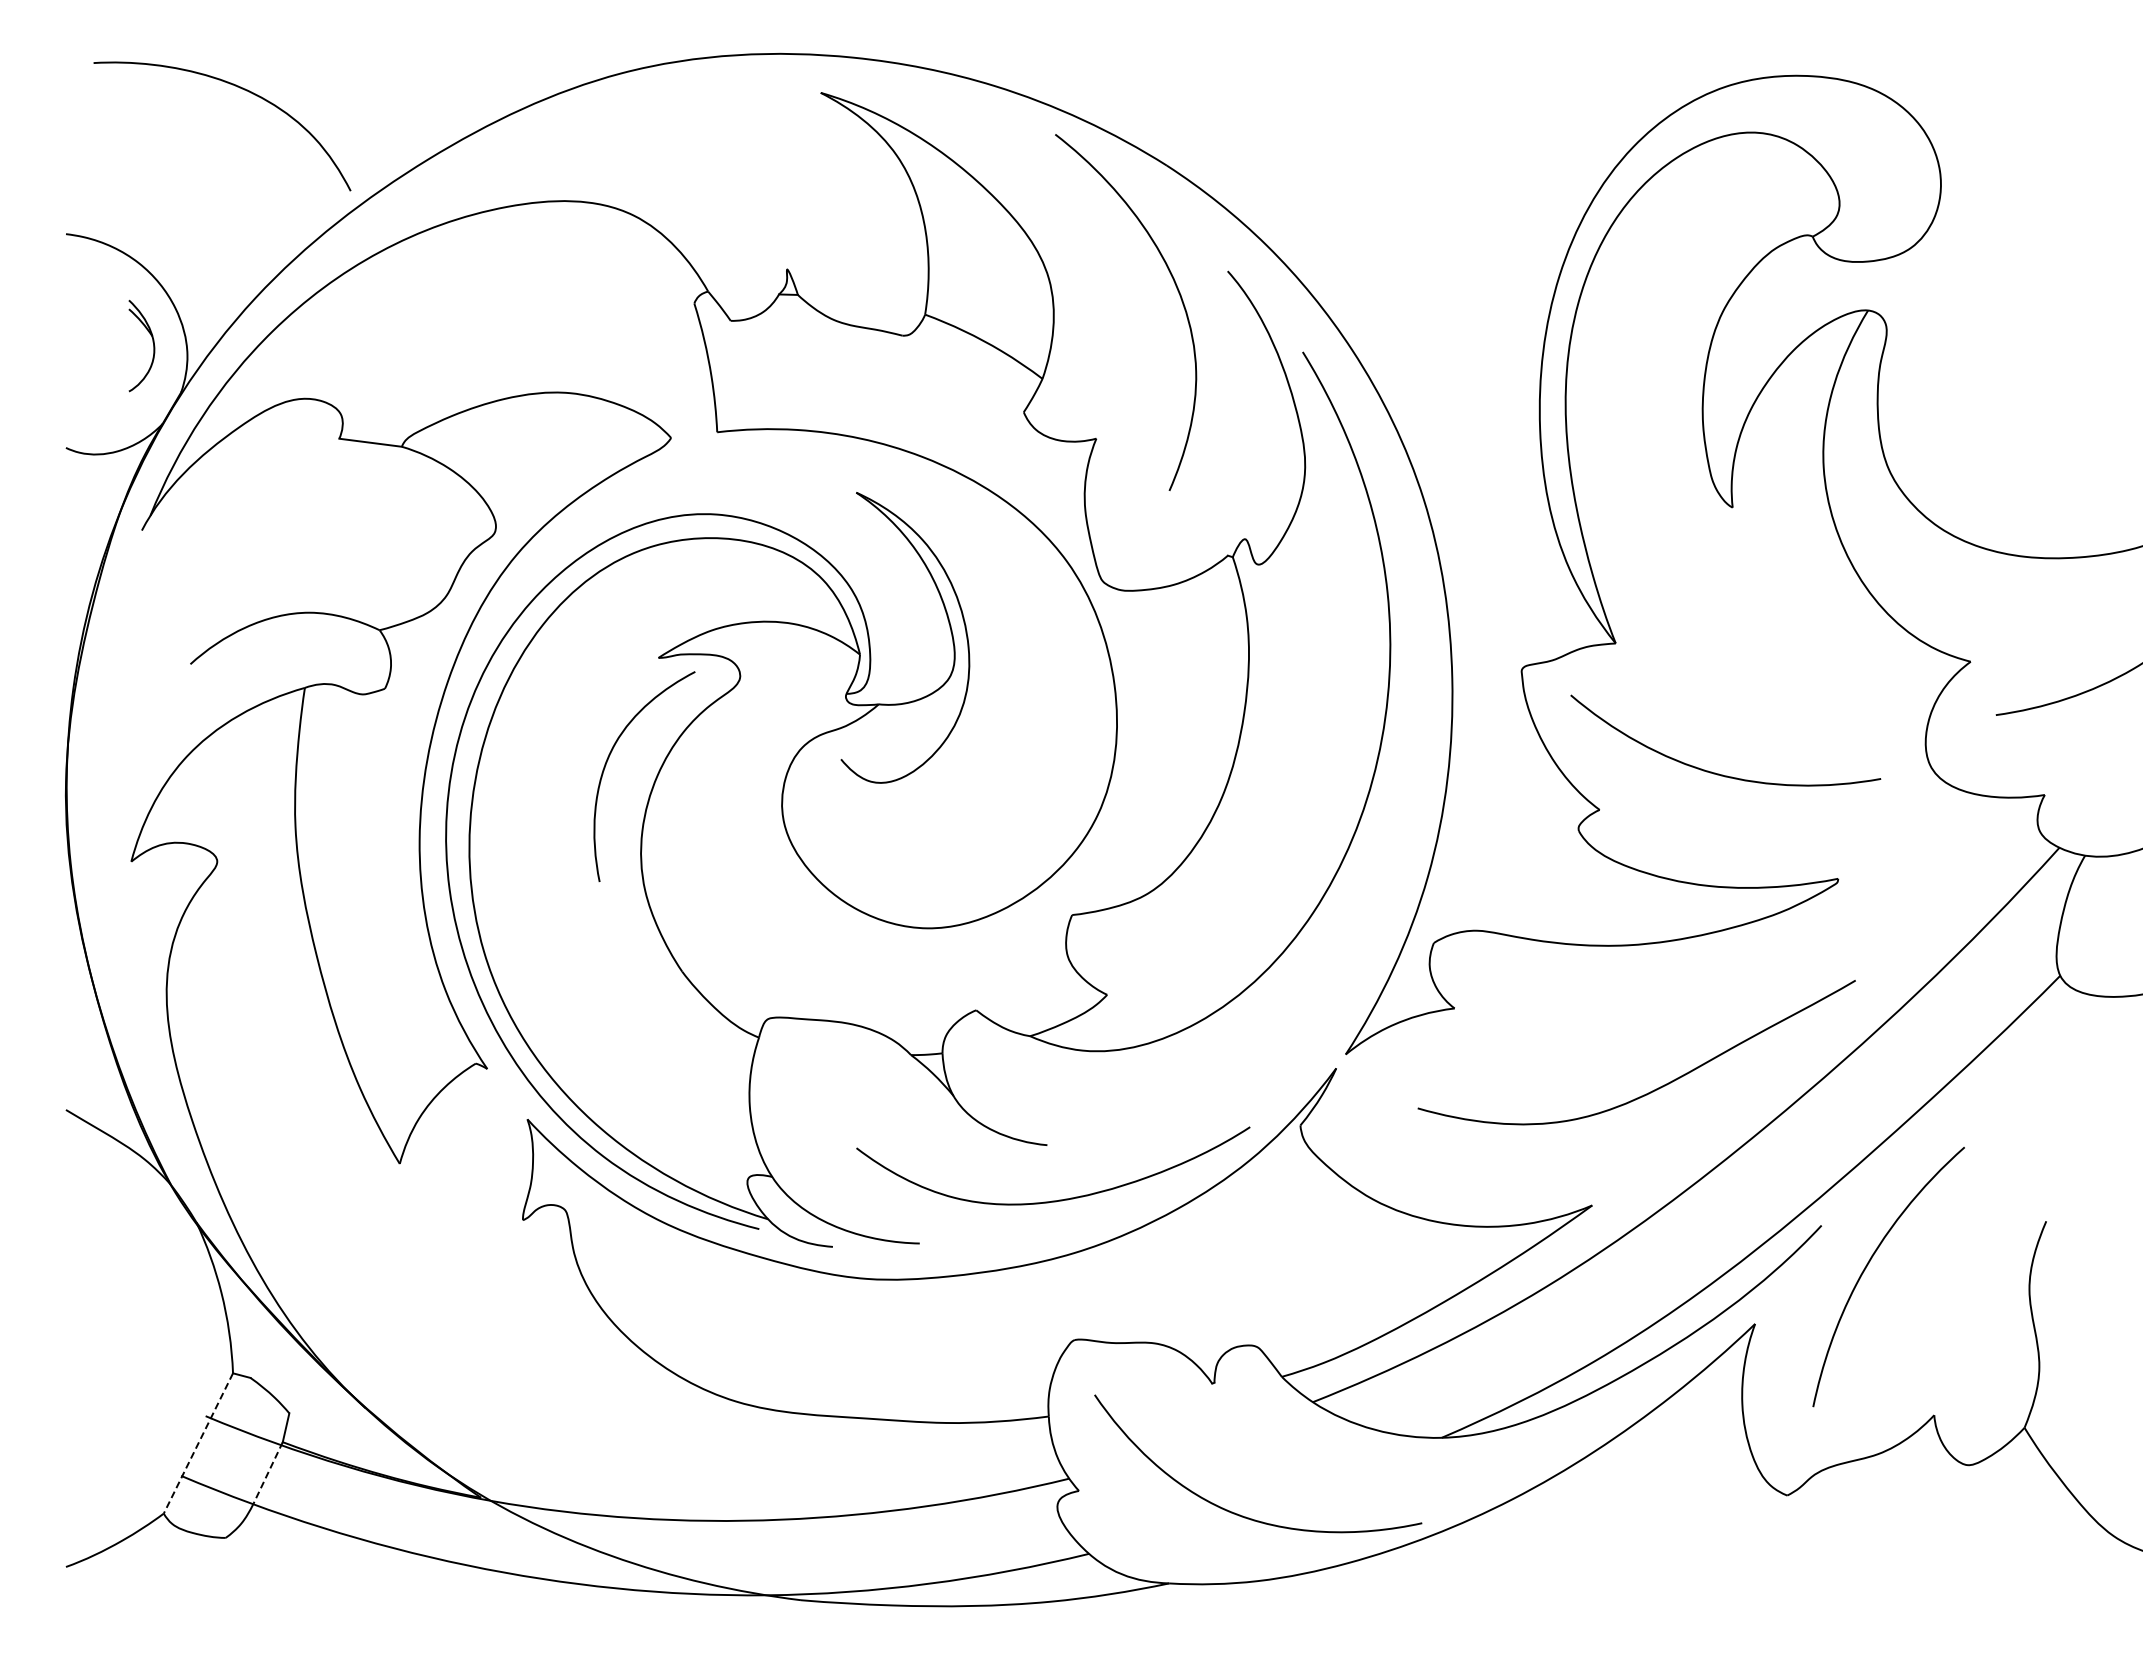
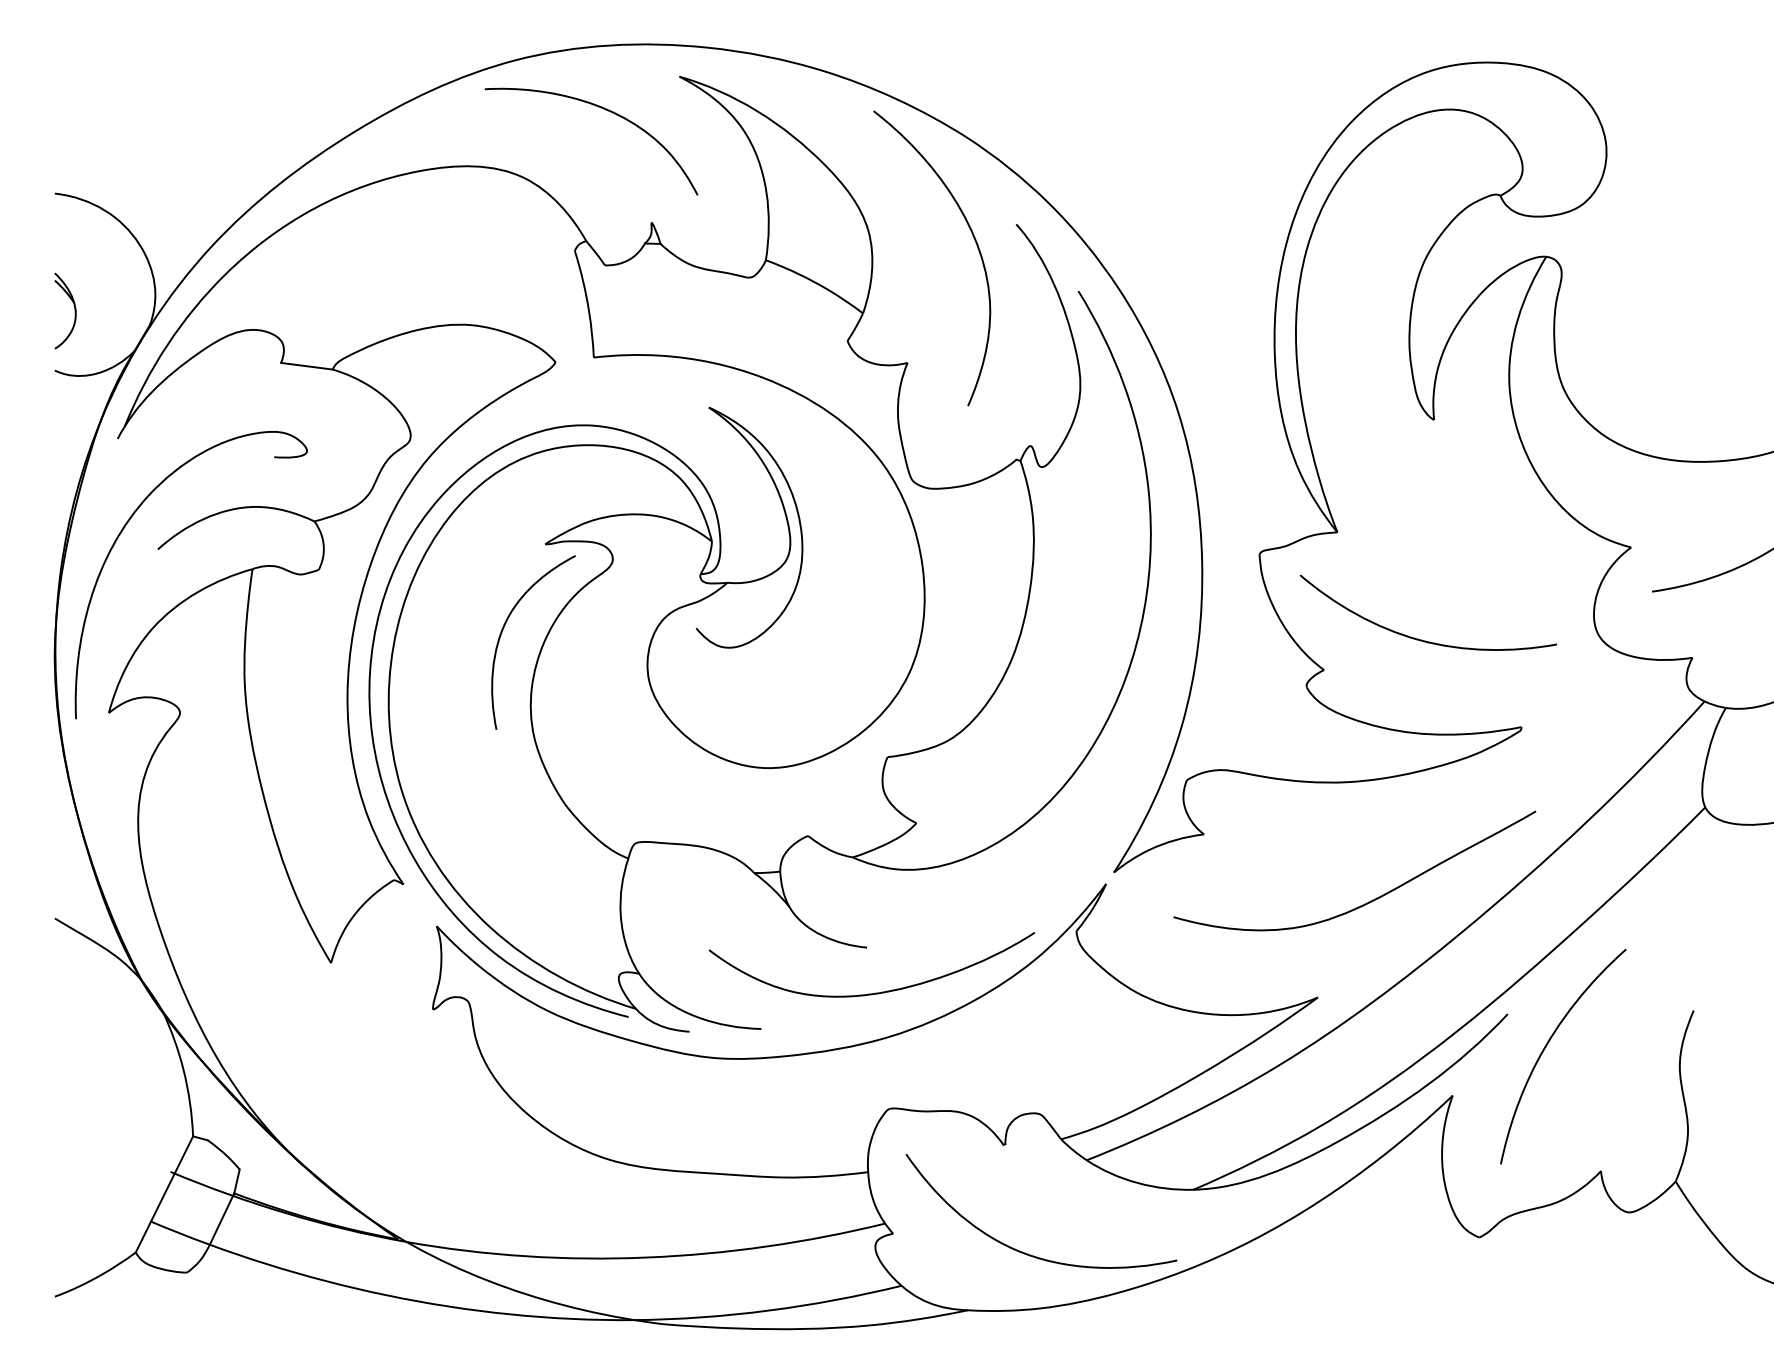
curve: (239, 88) -> (605, 110), moved
part: (152, 342) -> (74, 308), moved
curve: (148, 641) -> (123, 530), added
line: (198, 1443) -> (164, 1194), dashed -> solid
line: (267, 1473) -> (221, 1219), dashed -> solid

